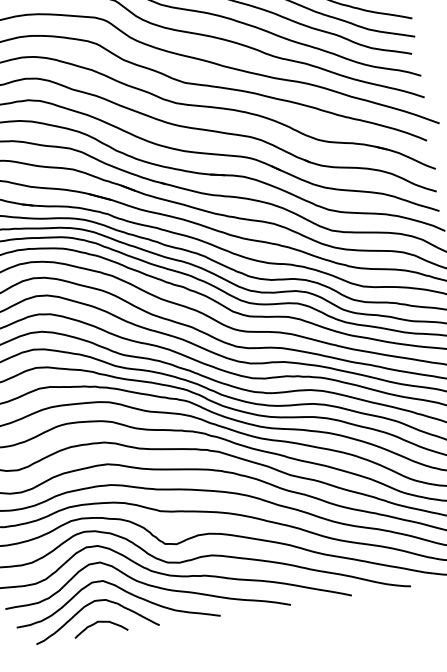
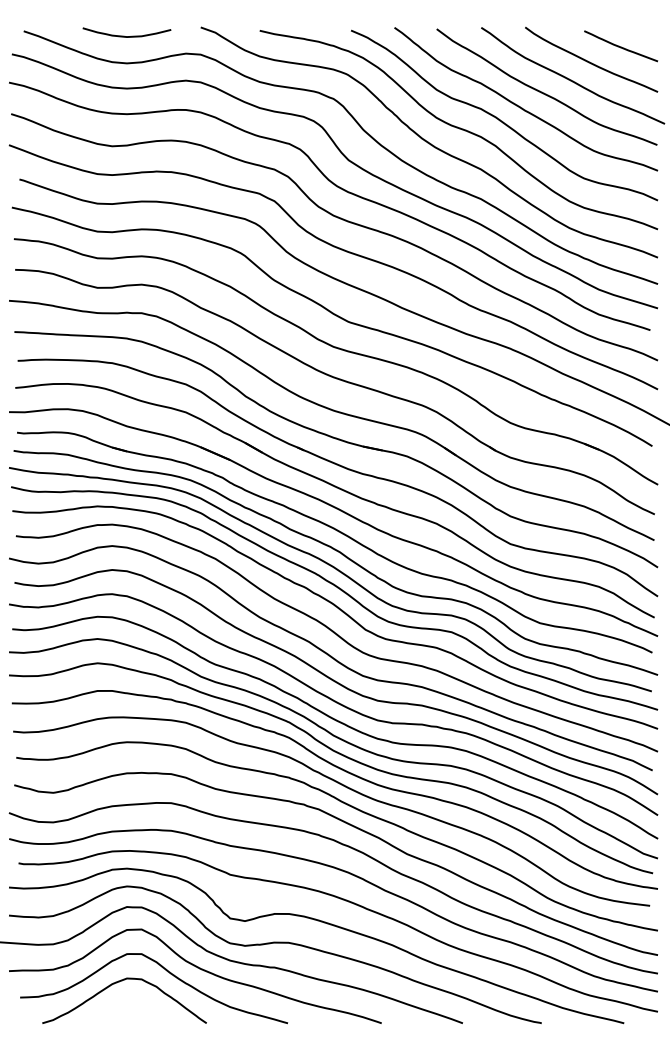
curve: (99, 622) -> (129, 1007), removed

